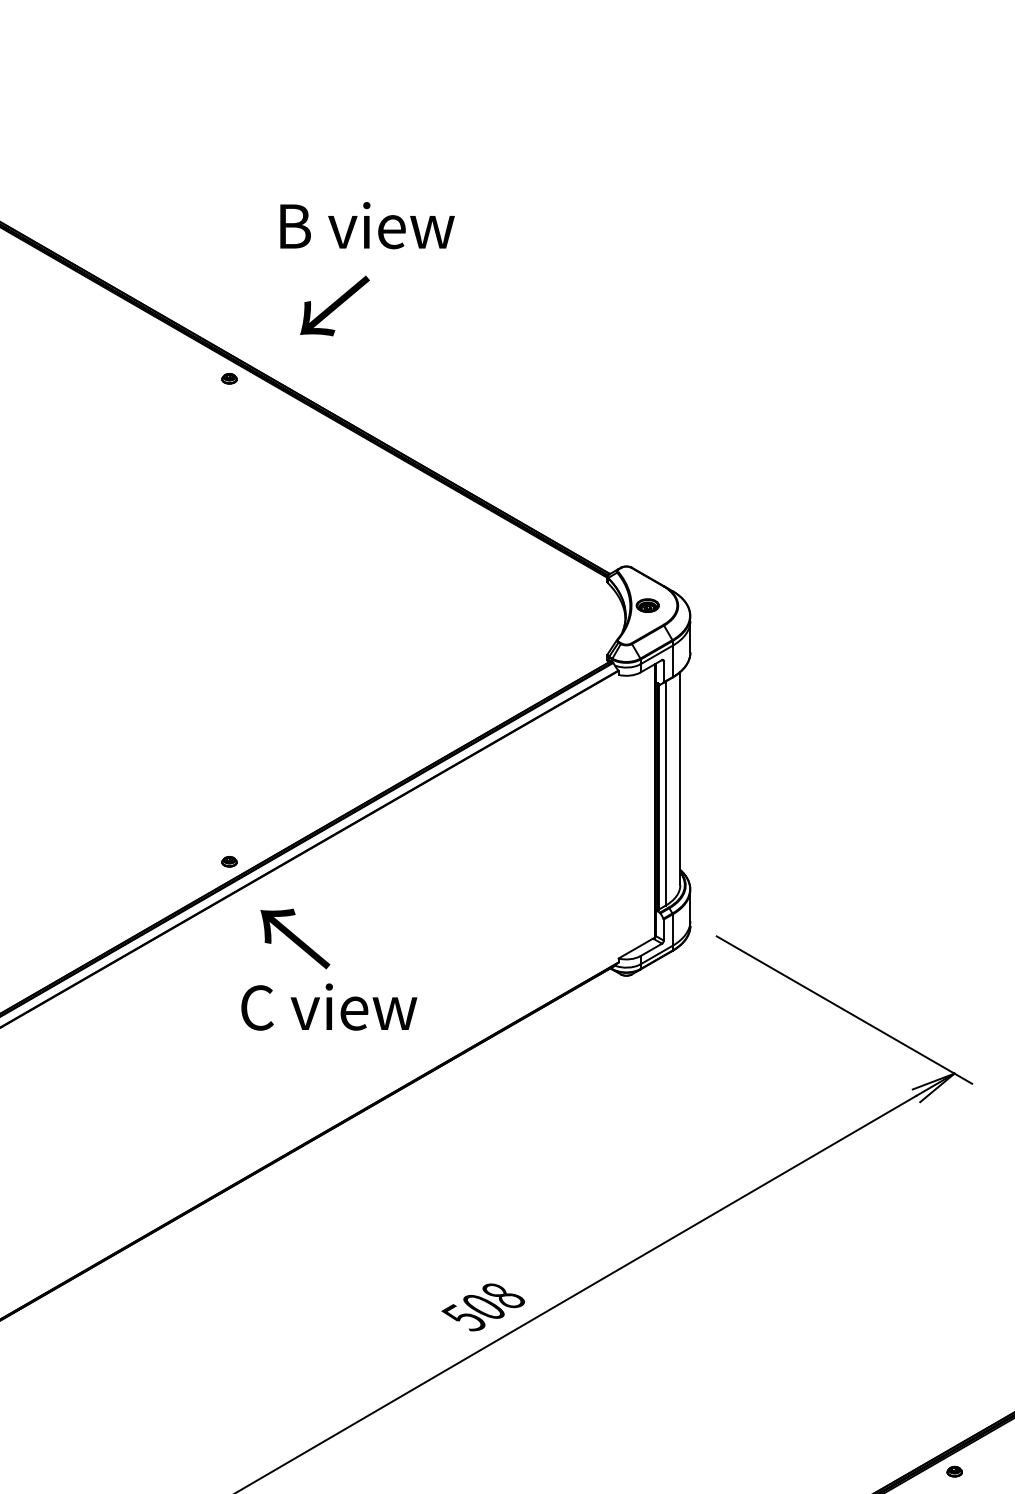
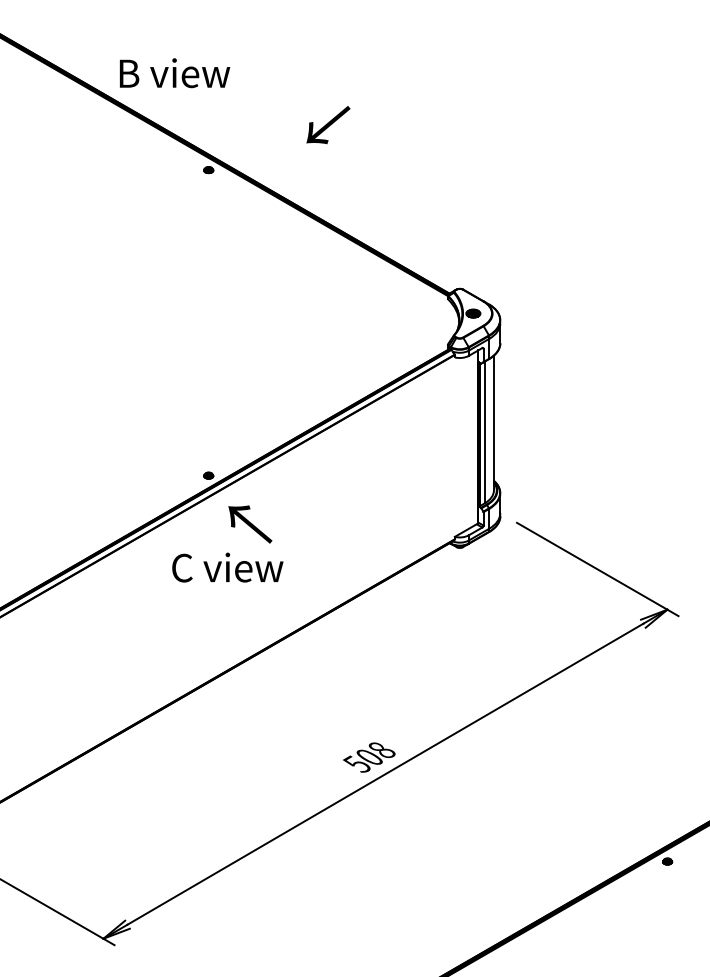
text: (368, 226) -> (175, 73), moved
text: (335, 306) -> (328, 125), moved
text: (328, 1006) -> (227, 567), moved

